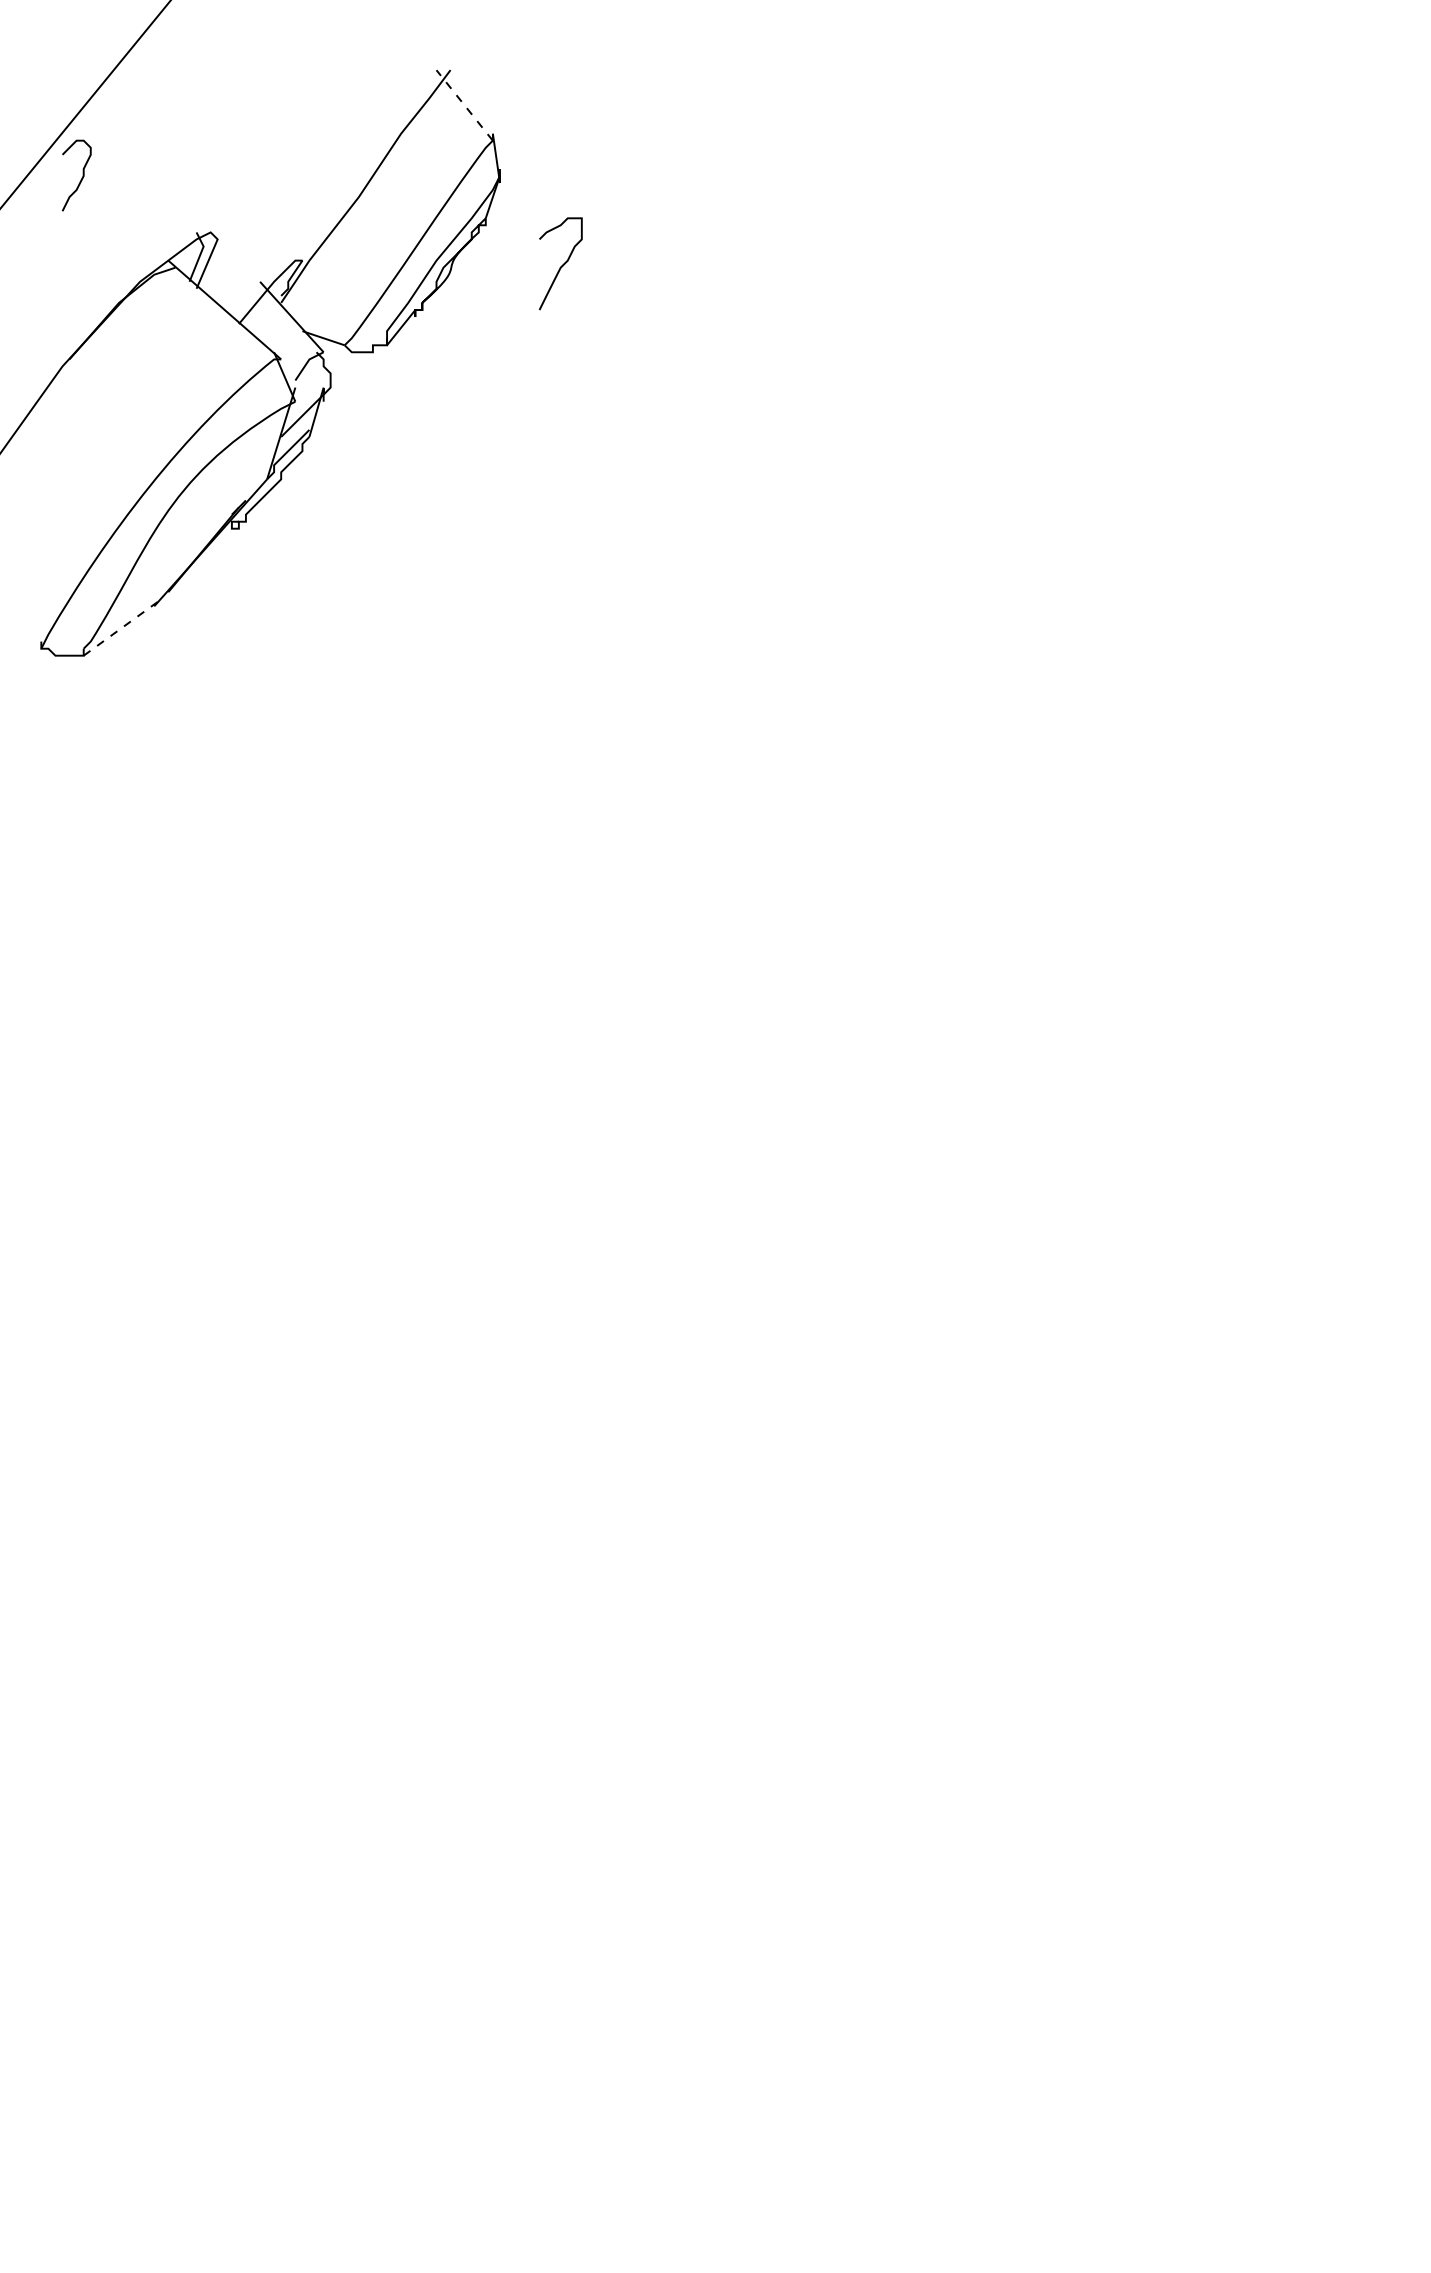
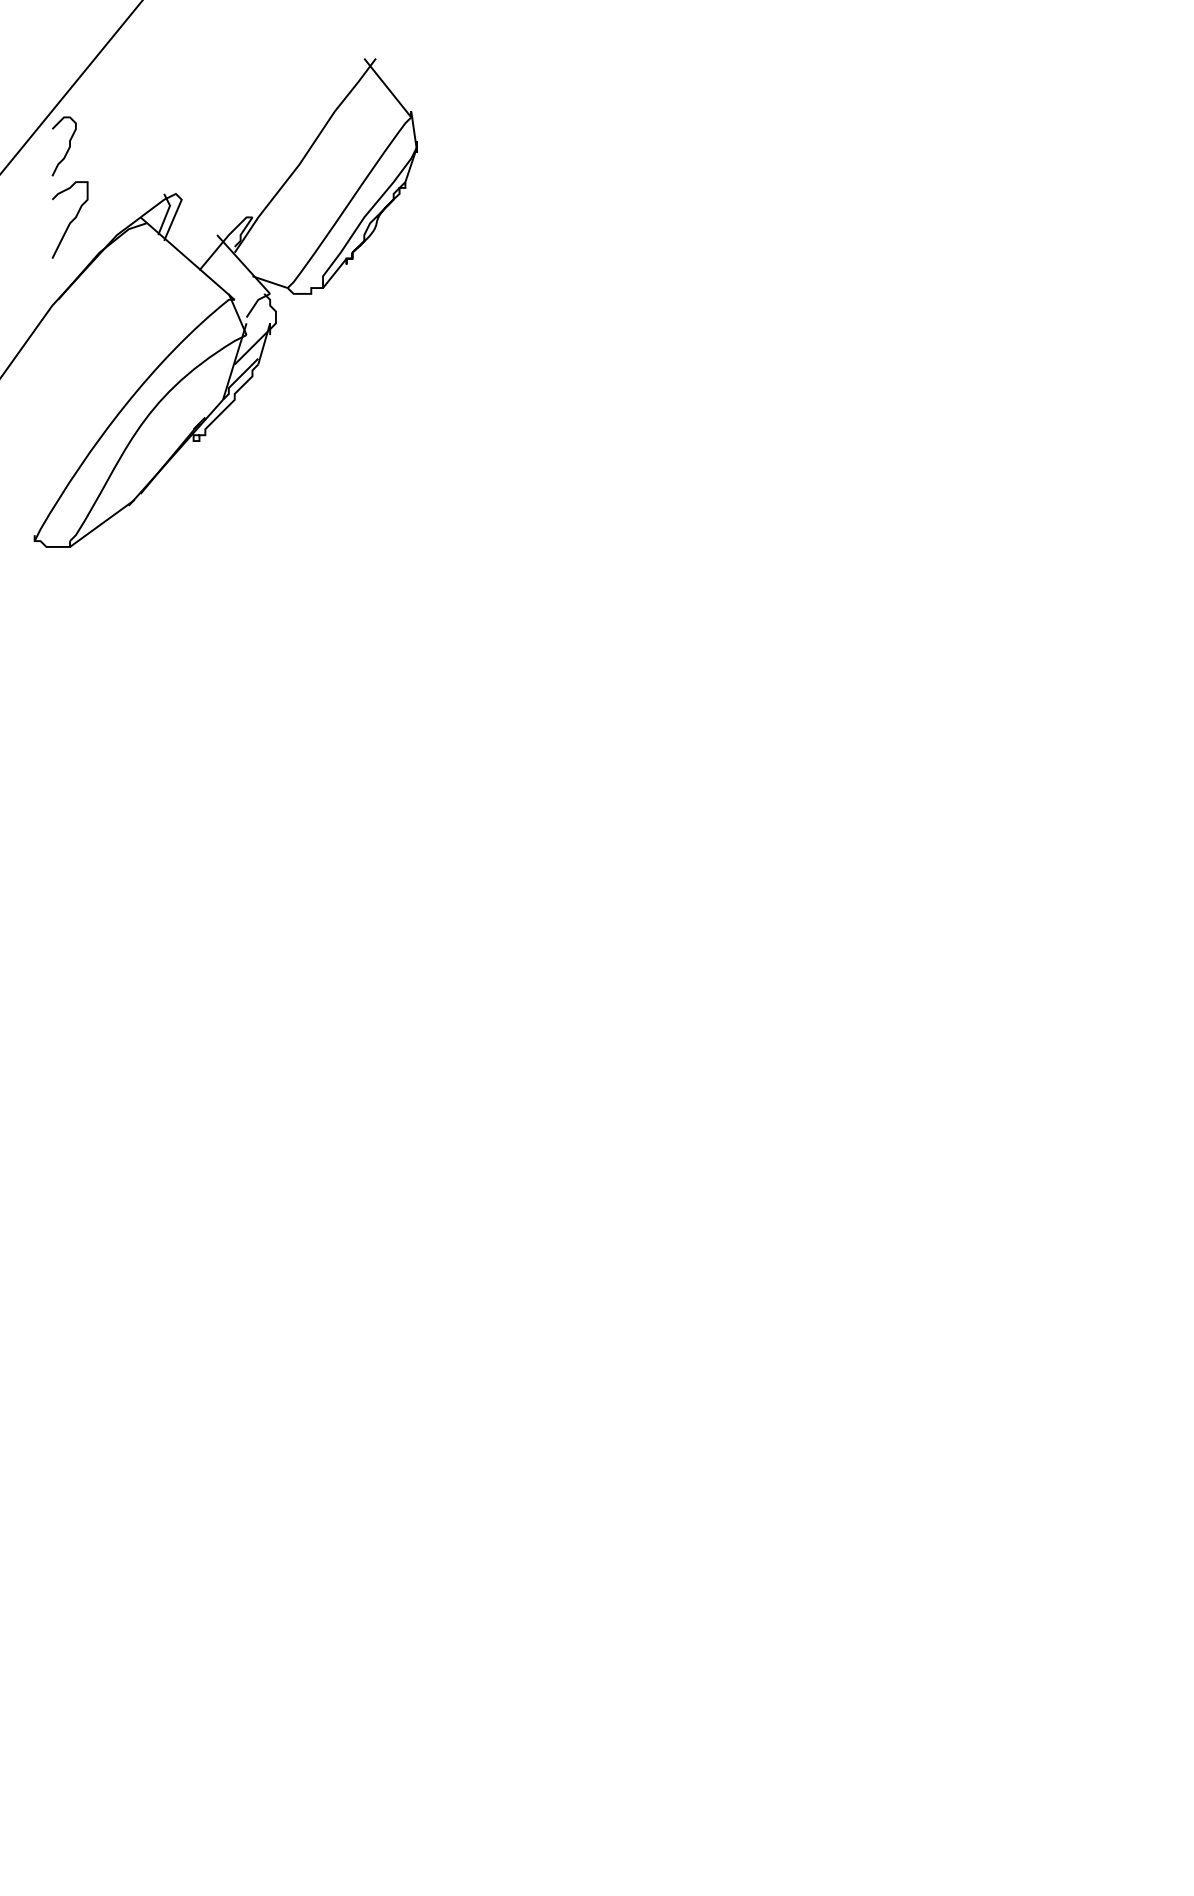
line: (464, 105) -> (387, 88), dashed -> solid
curve: (562, 264) -> (71, 220), moved
line: (122, 627) -> (102, 523), dashed -> solid

